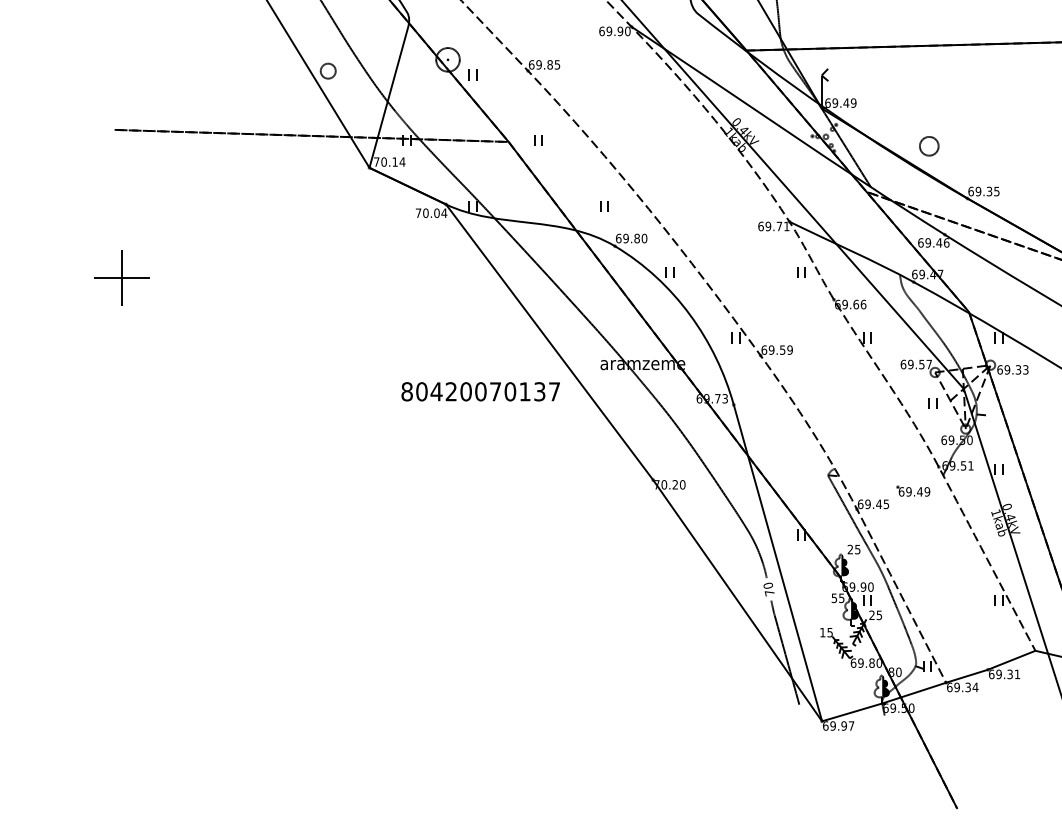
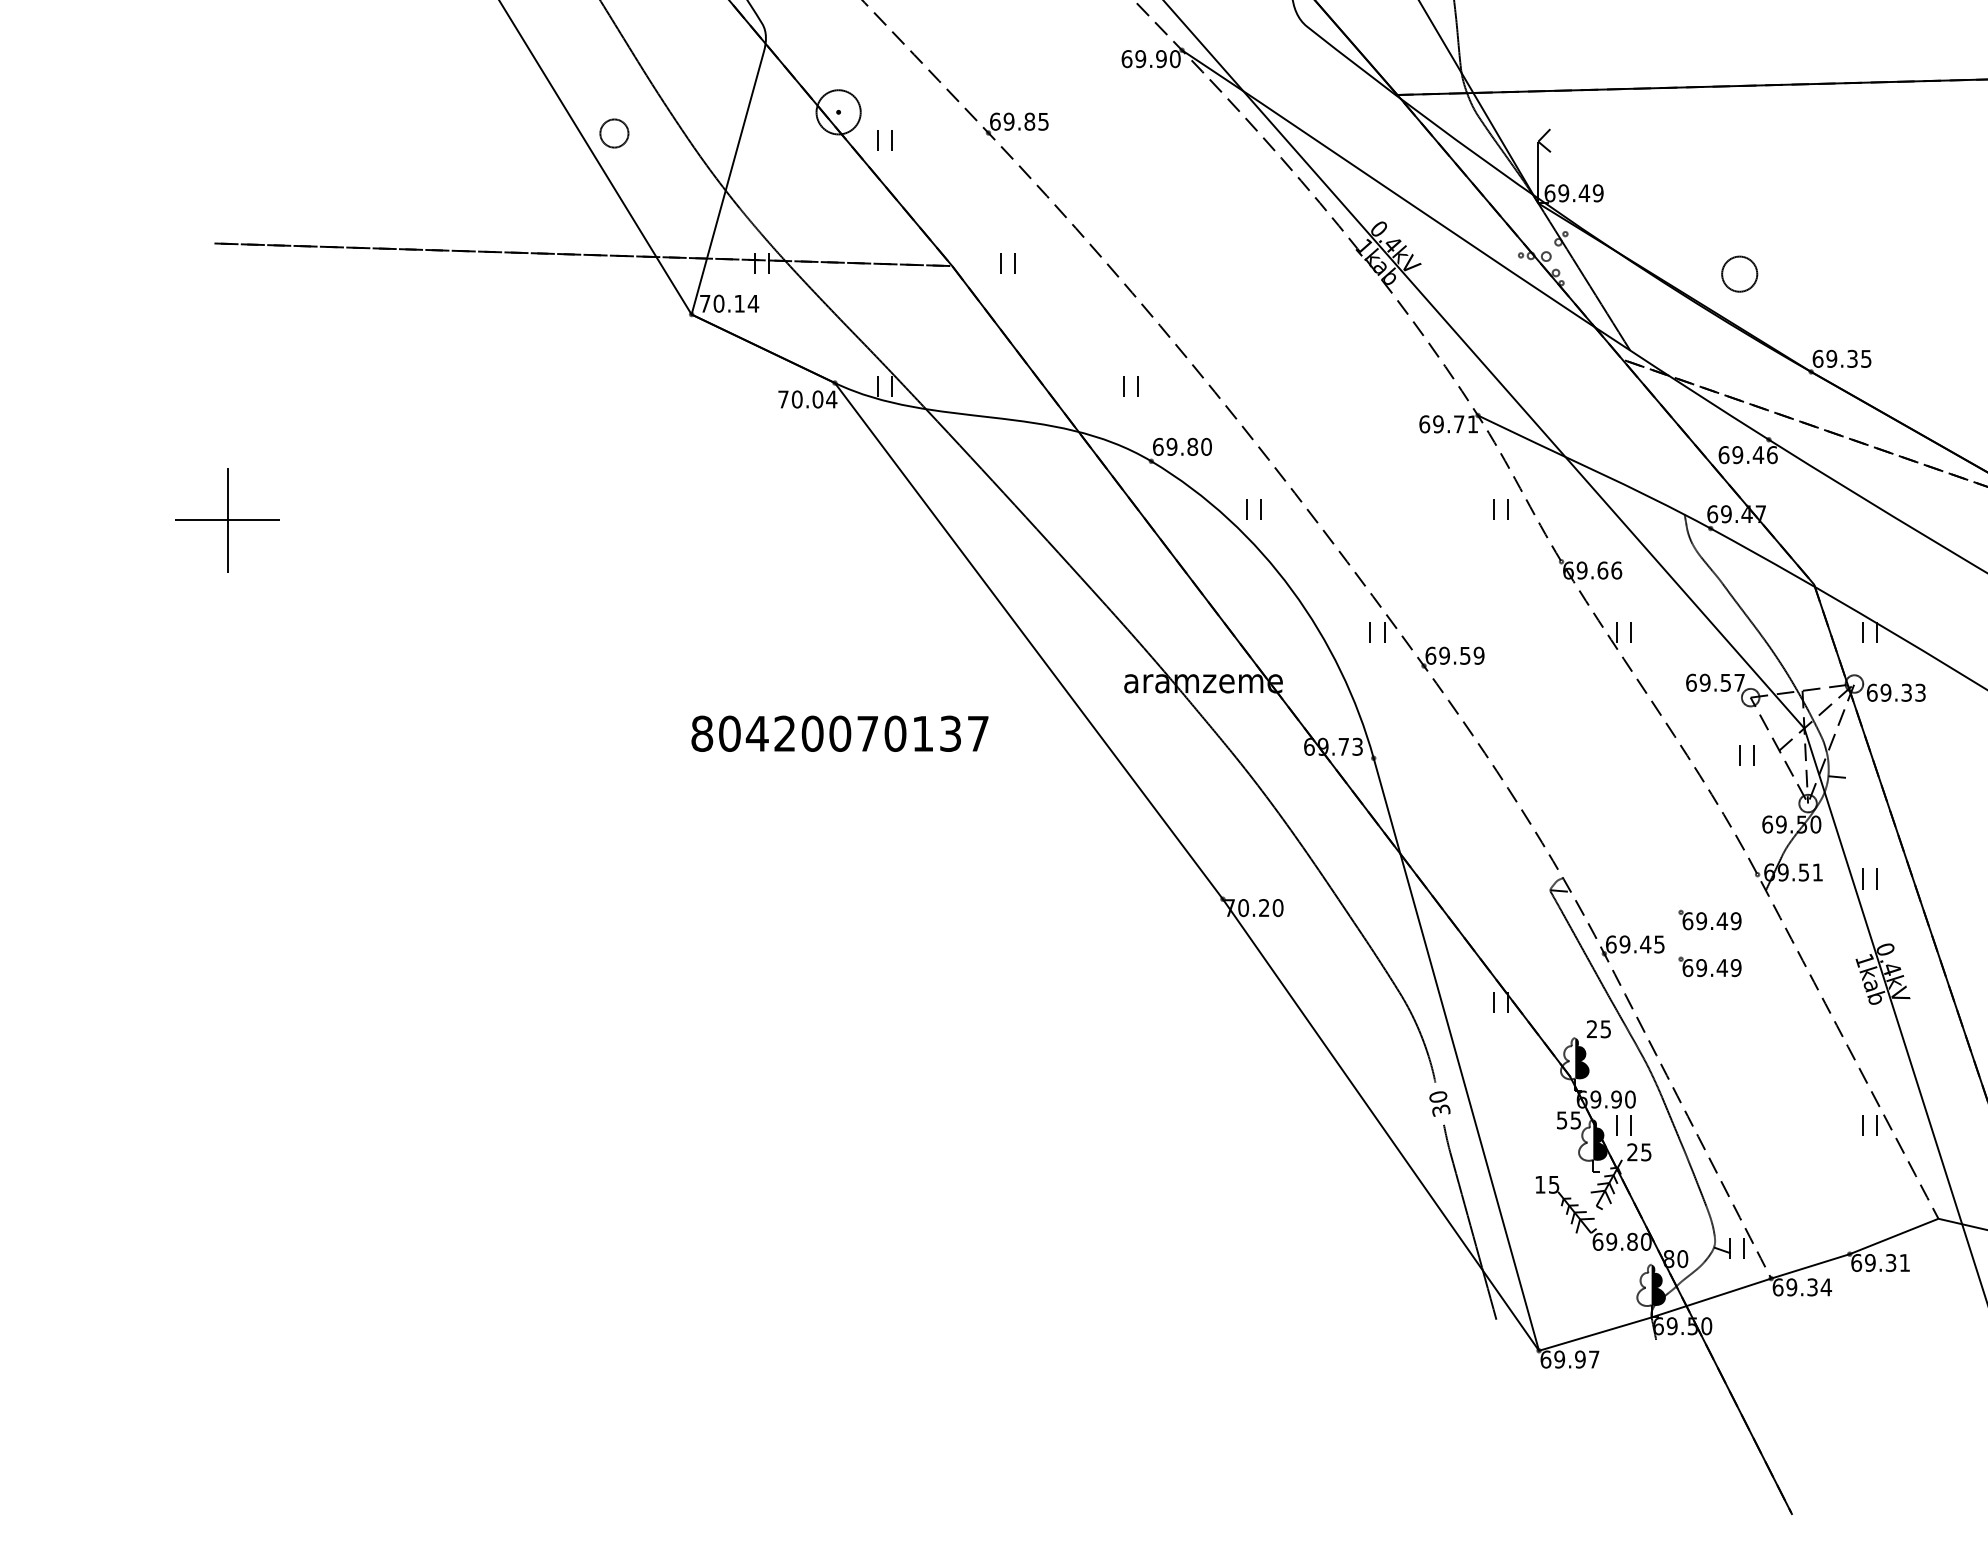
text: (480, 391) -> (839, 733), moved
part: (913, 515) -> (1710, 965), added
text: (769, 592) -> (1440, 1109), 70 -> 30

